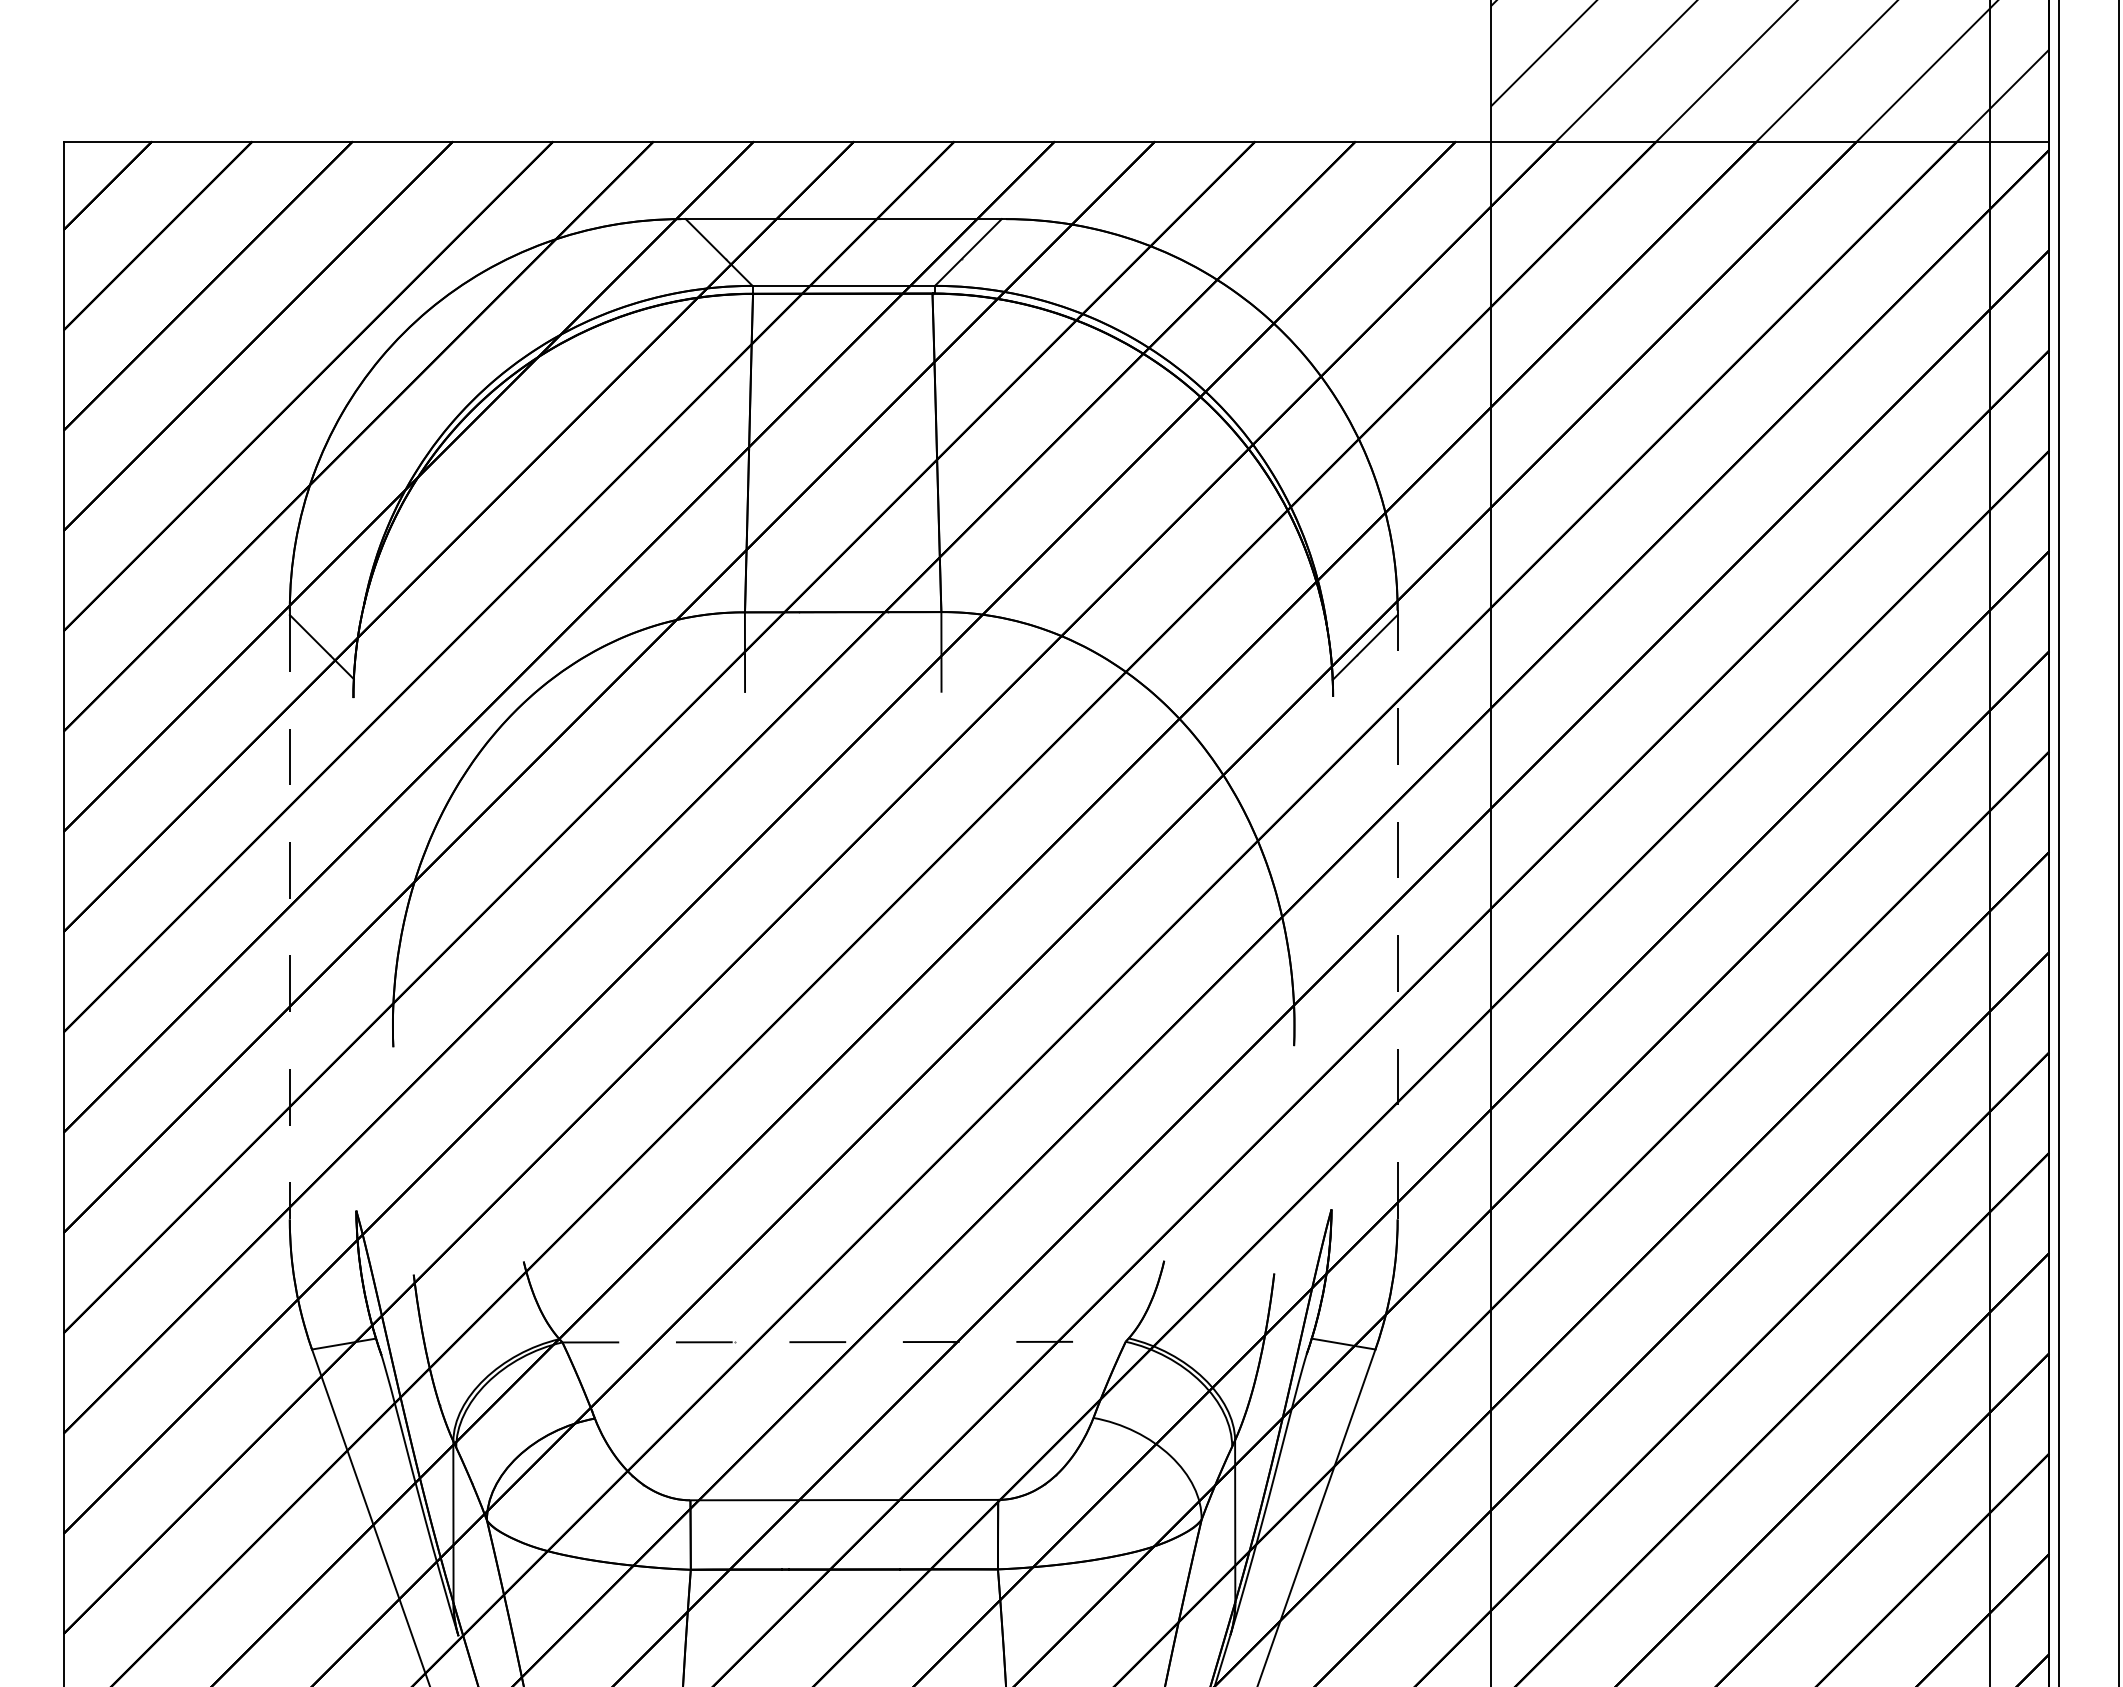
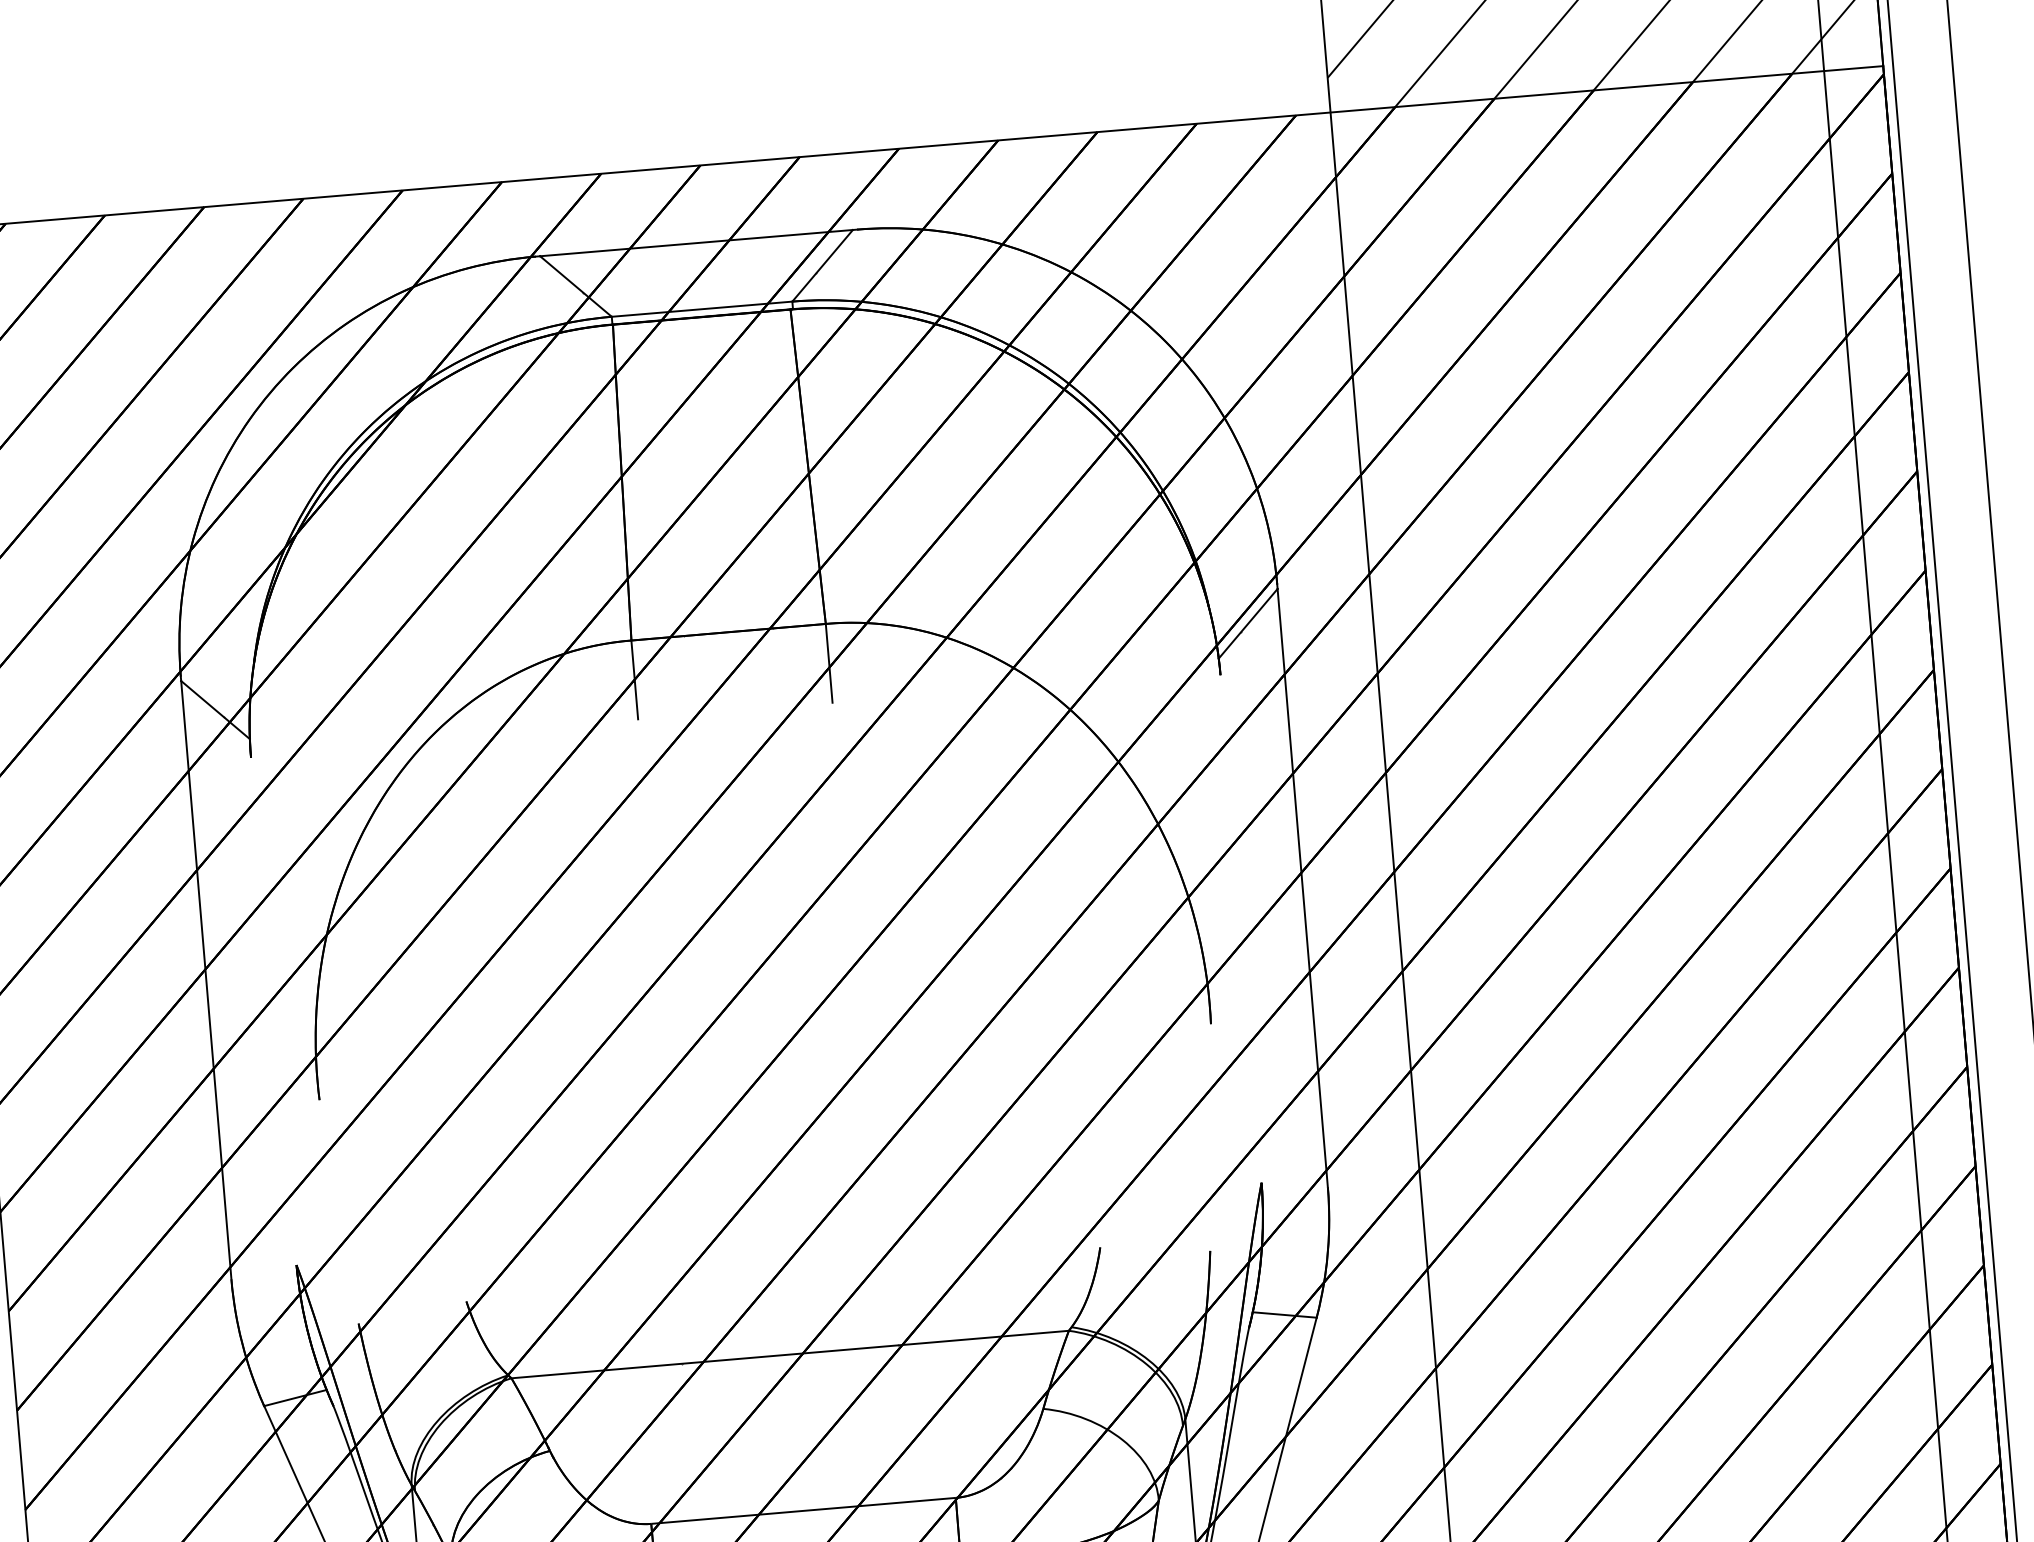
line: (289, 916) -> (205, 979), dashed -> solid
line: (1397, 916) -> (1302, 887), dashed -> solid
line: (844, 1342) -> (790, 1354), dashed -> solid

